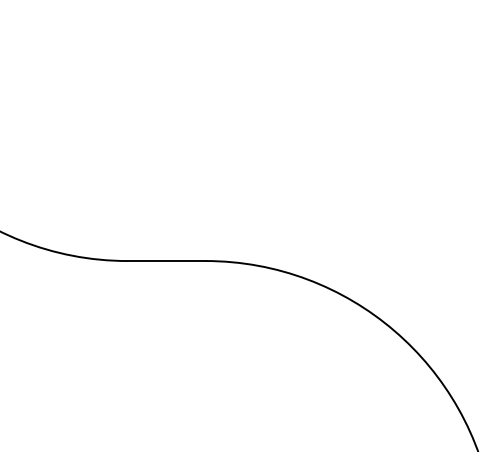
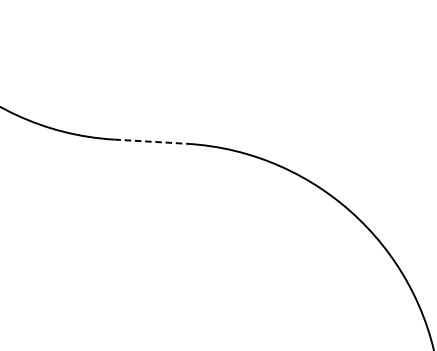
line: (166, 261) -> (150, 142), solid -> dashed

